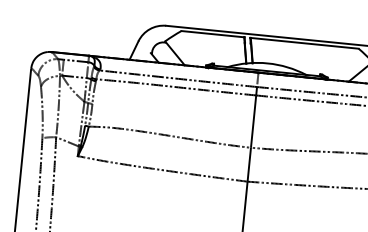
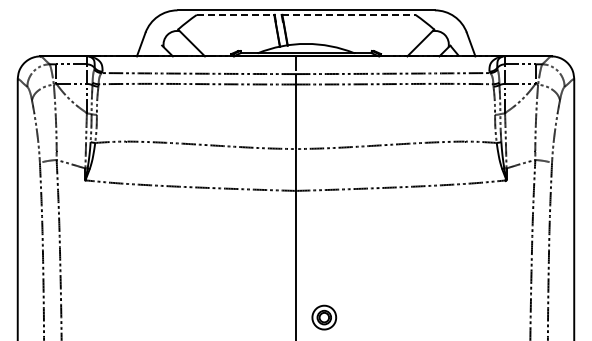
line: (212, 33) -> (235, 14), solid -> dashed
line: (304, 42) -> (348, 14), solid -> dashed

